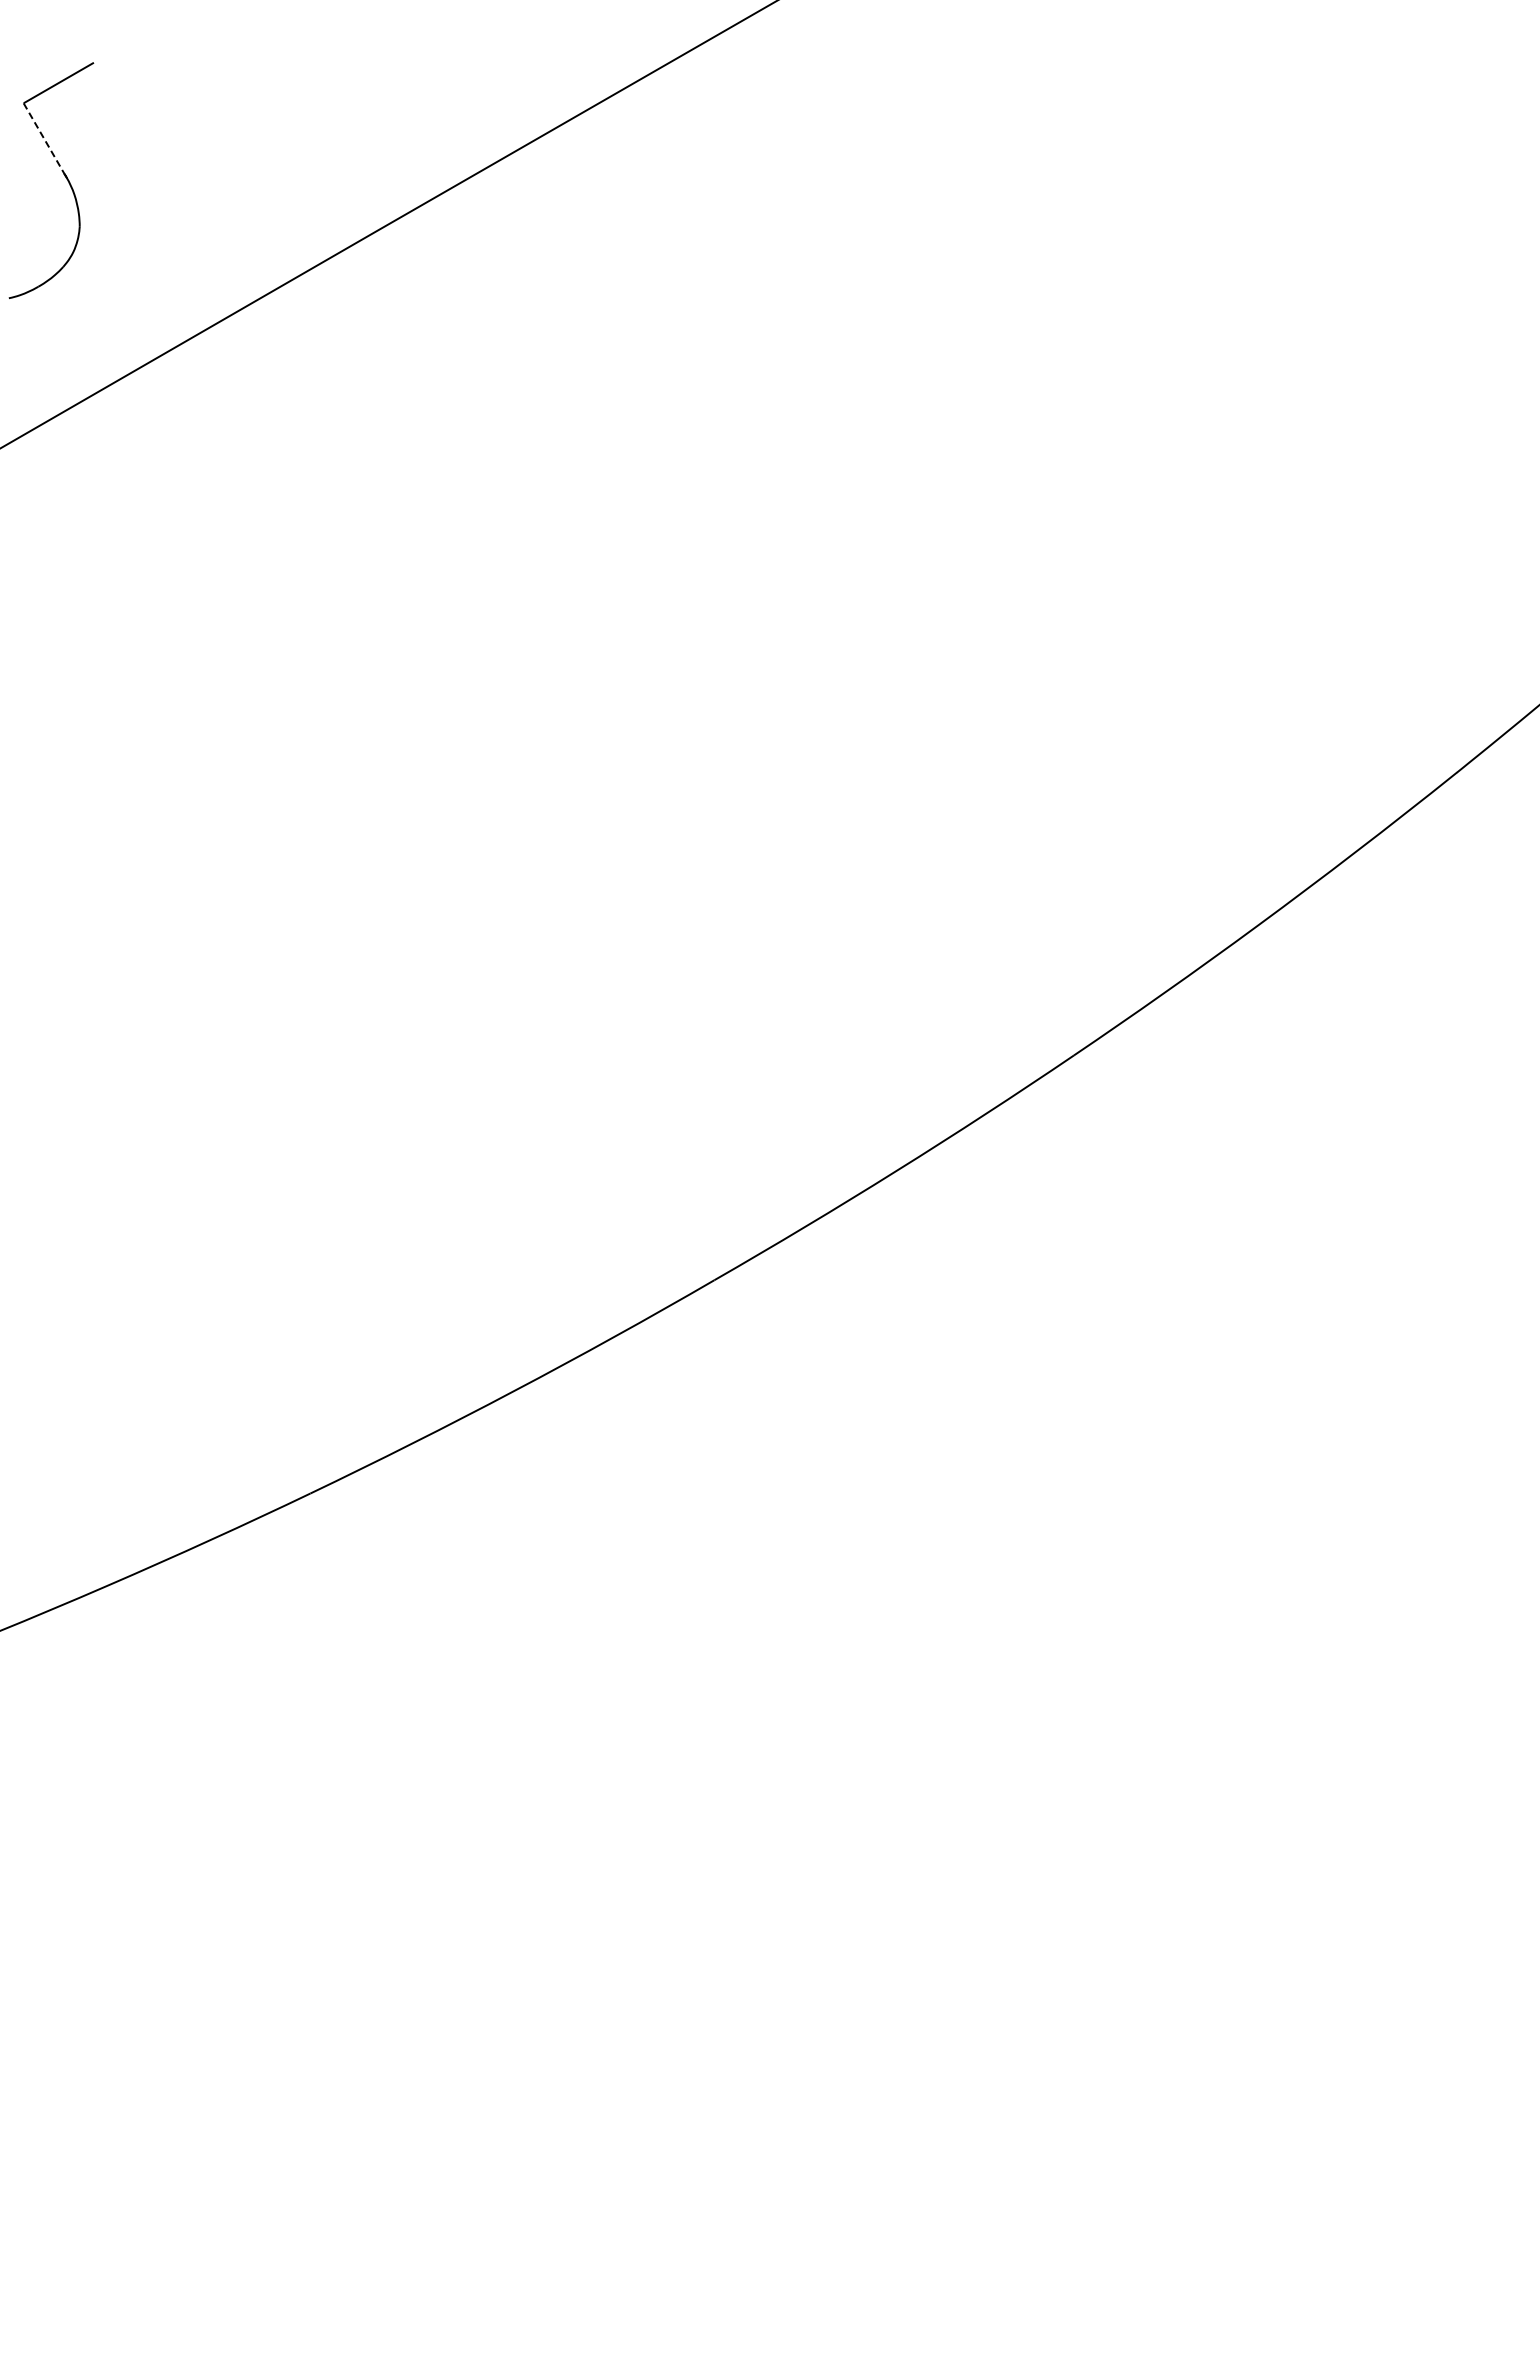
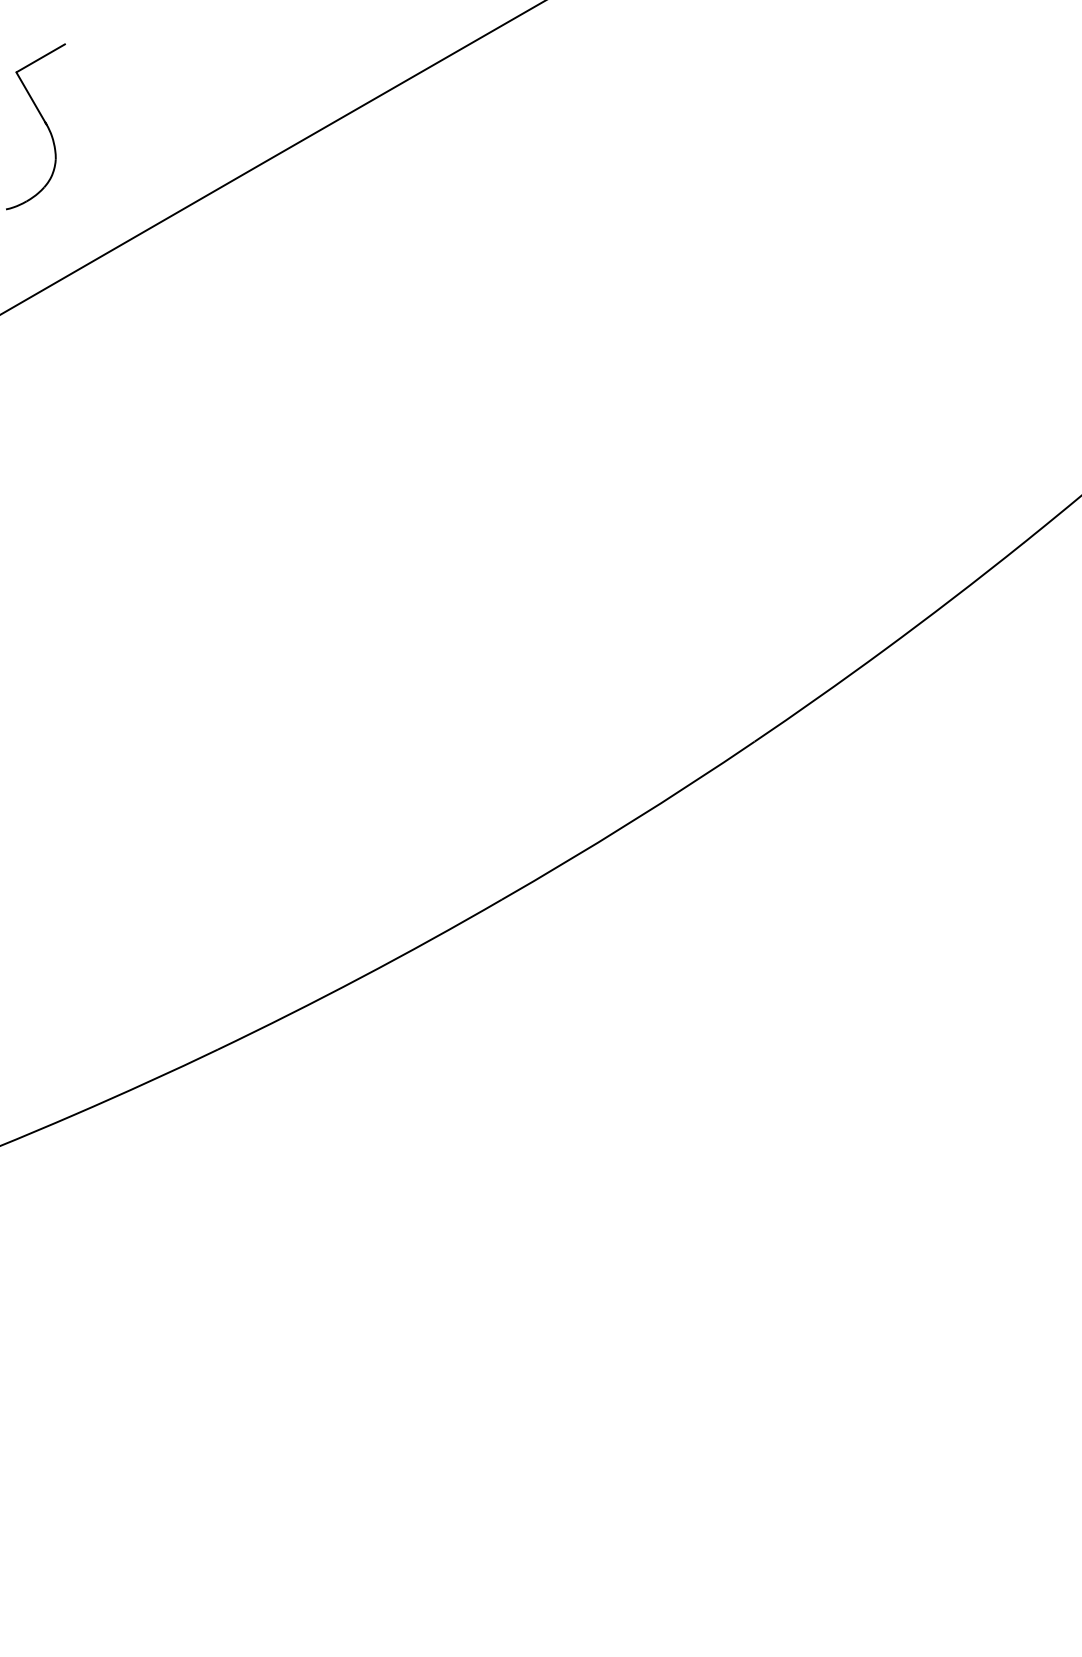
line: (44, 138) -> (31, 97), dashed -> solid

